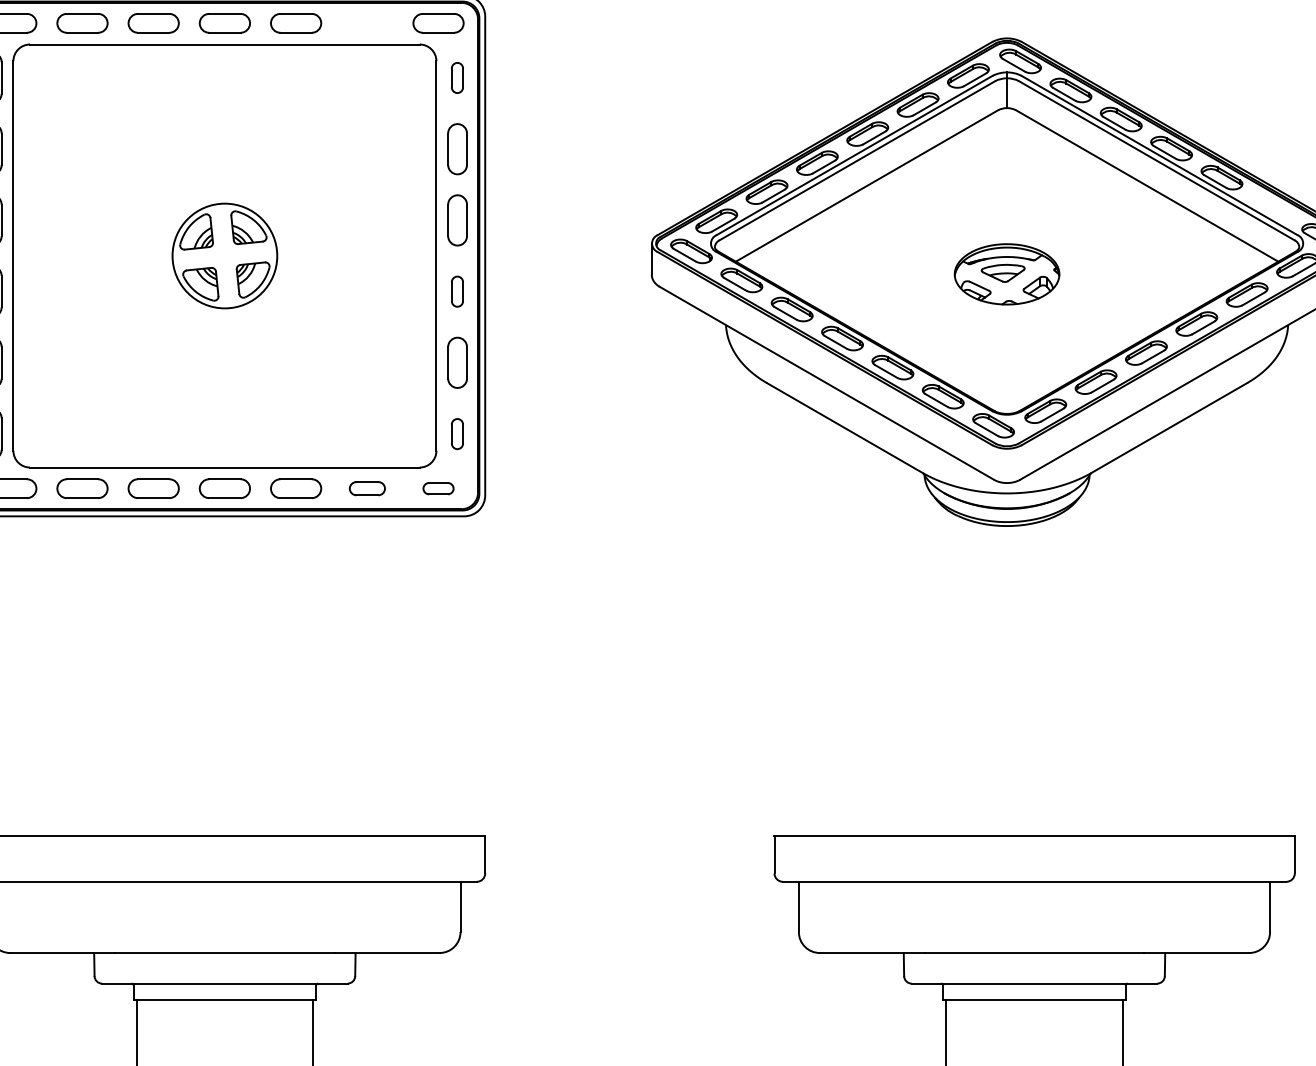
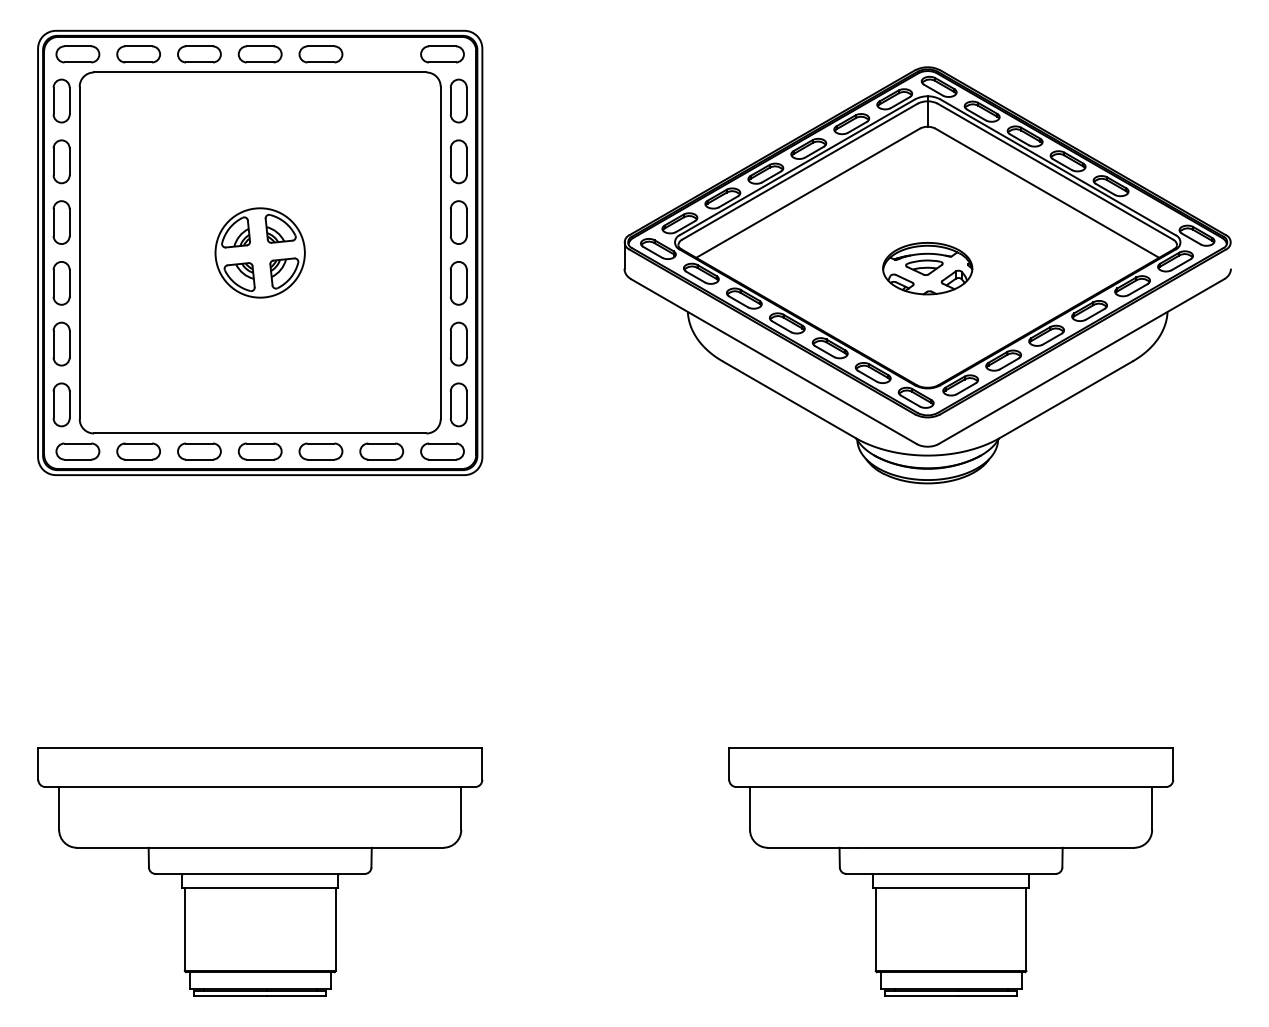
part: (457, 77) -> (458, 100), size x1.67
part: (457, 291) -> (458, 283), size x1.67
part: (457, 433) -> (458, 404), size x1.67
part: (367, 488) -> (381, 451), size x1.43
part: (438, 488) -> (442, 451), size x1.67

